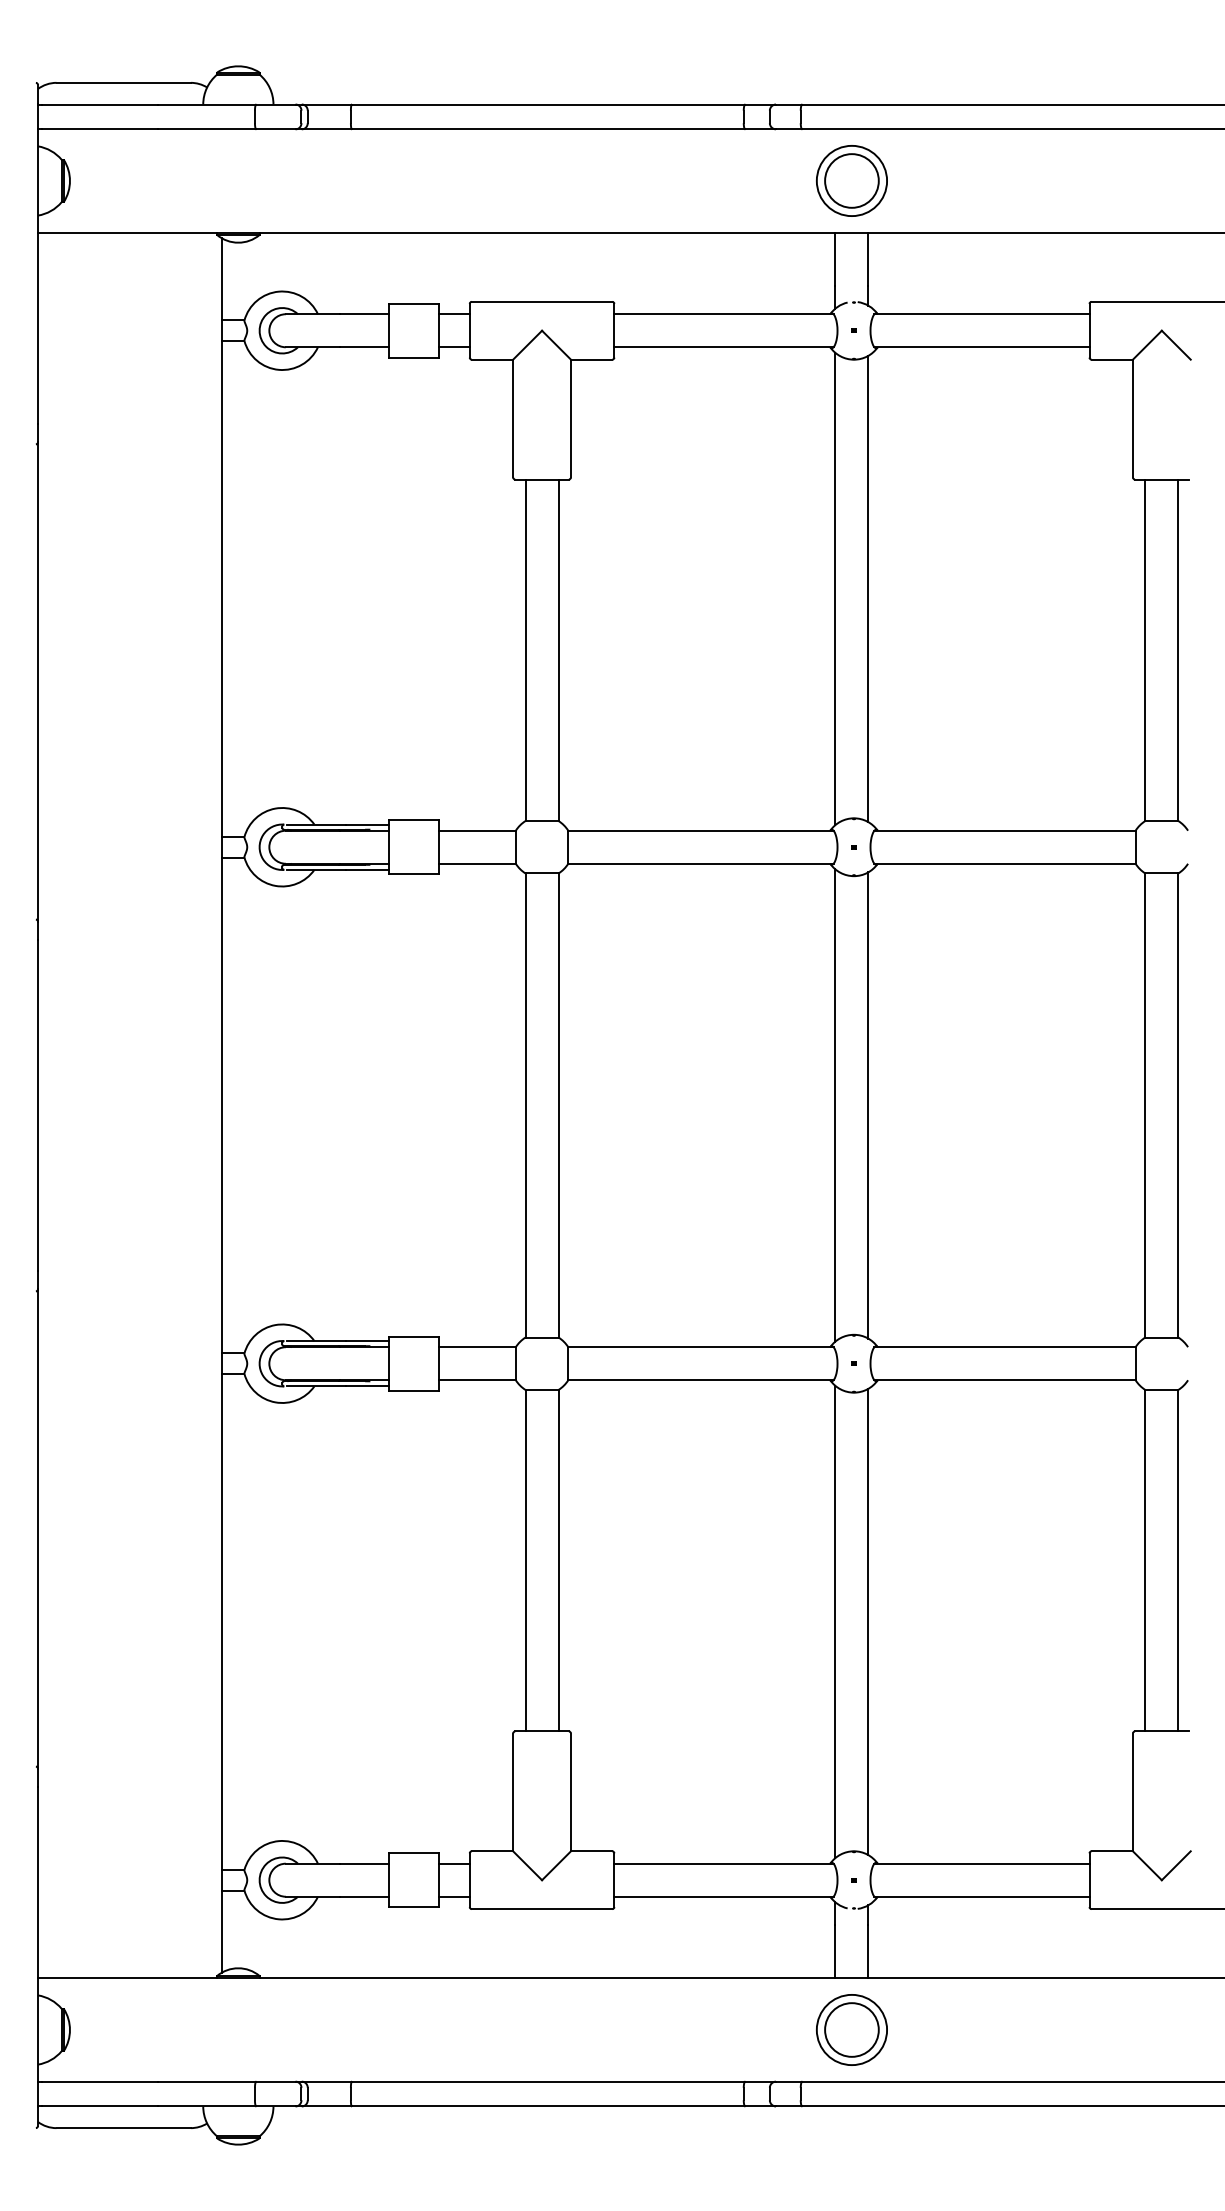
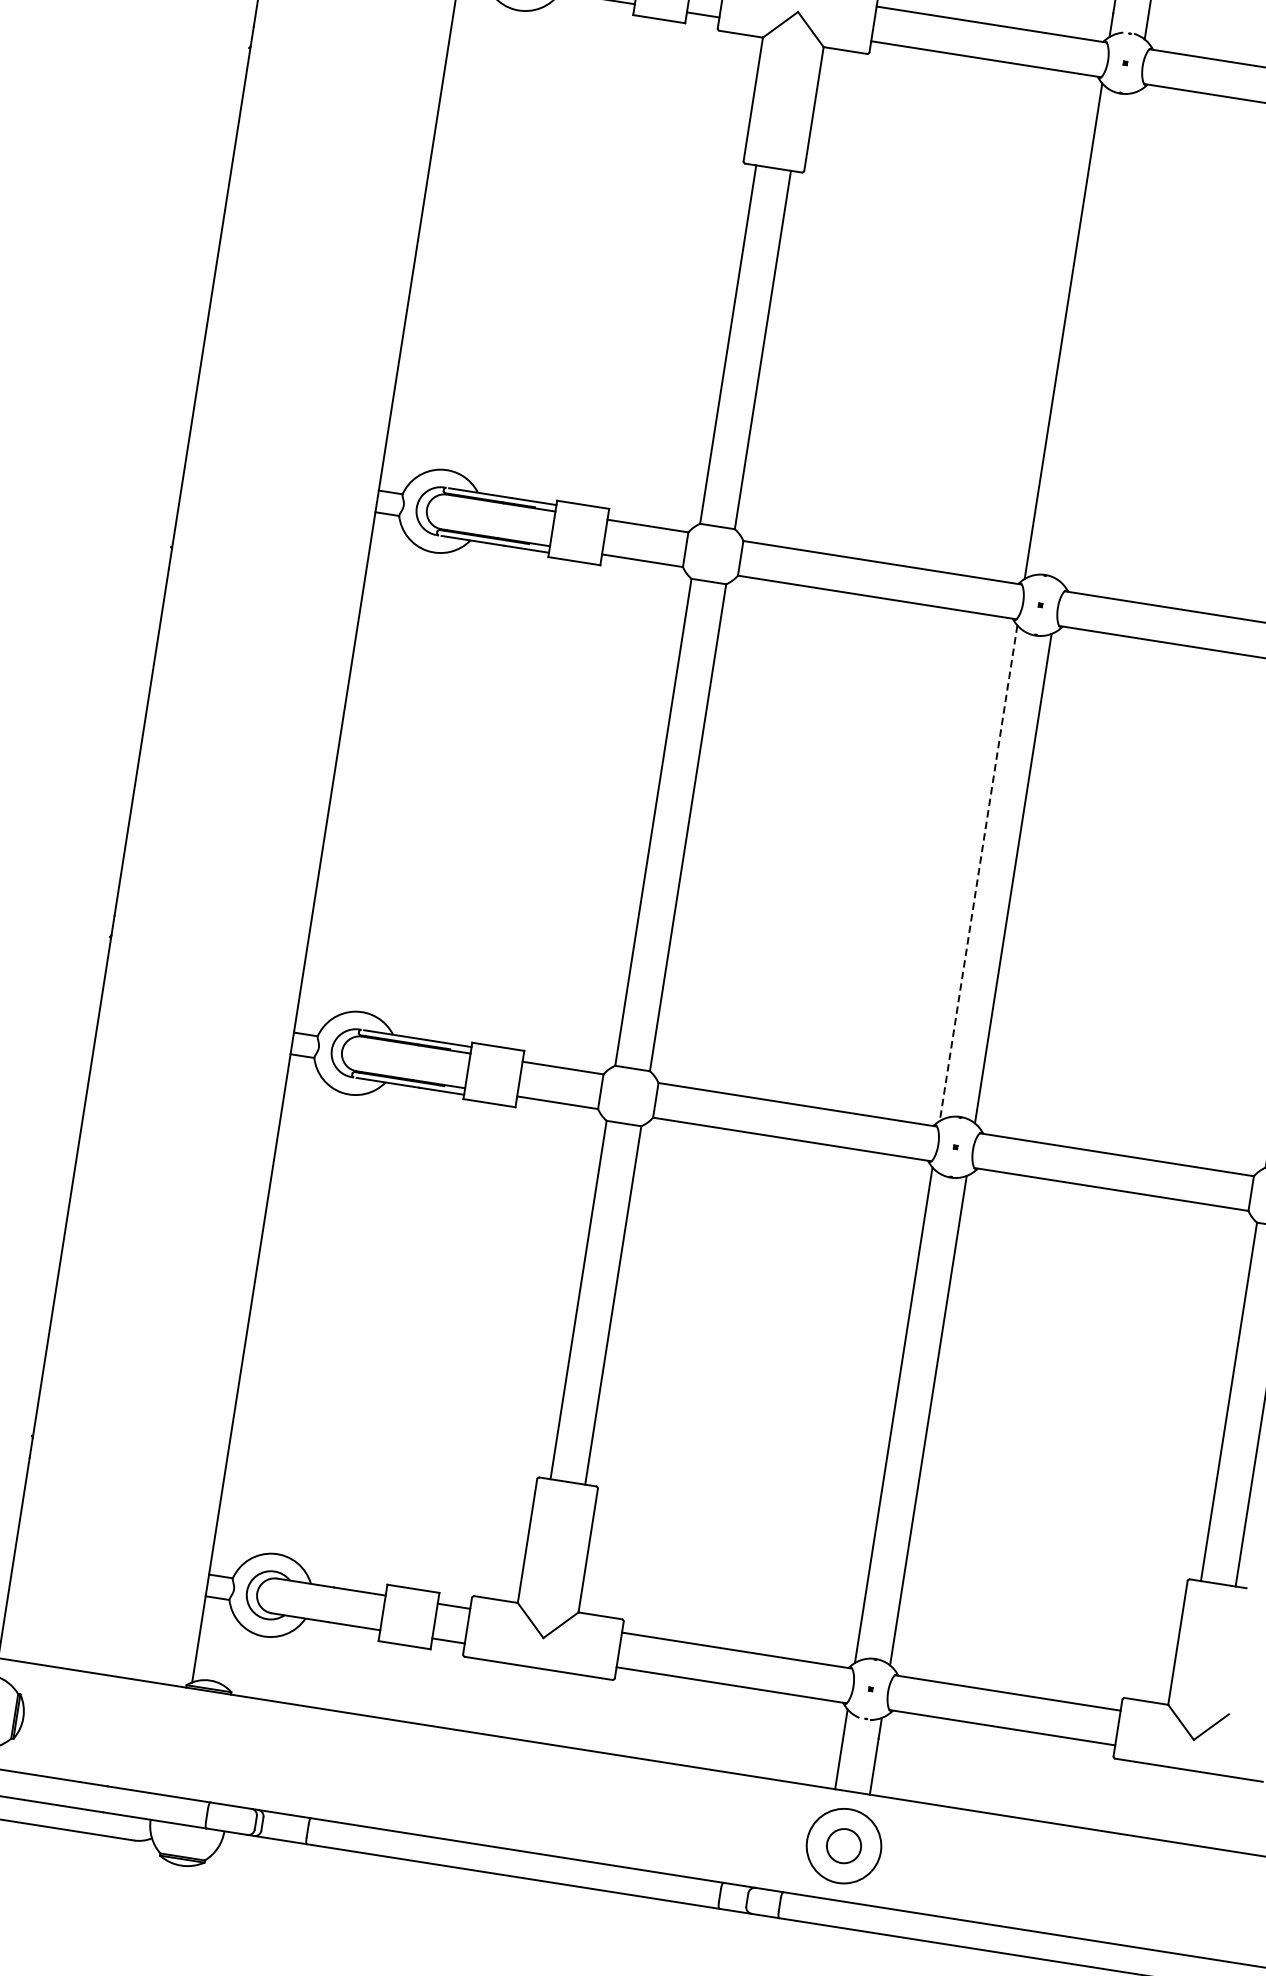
line: (868, 588) -> (1098, 336), removed
line: (835, 1105) -> (978, 873), solid -> dashed
circle: (851, 2029) -> (843, 1845), size x0.6

